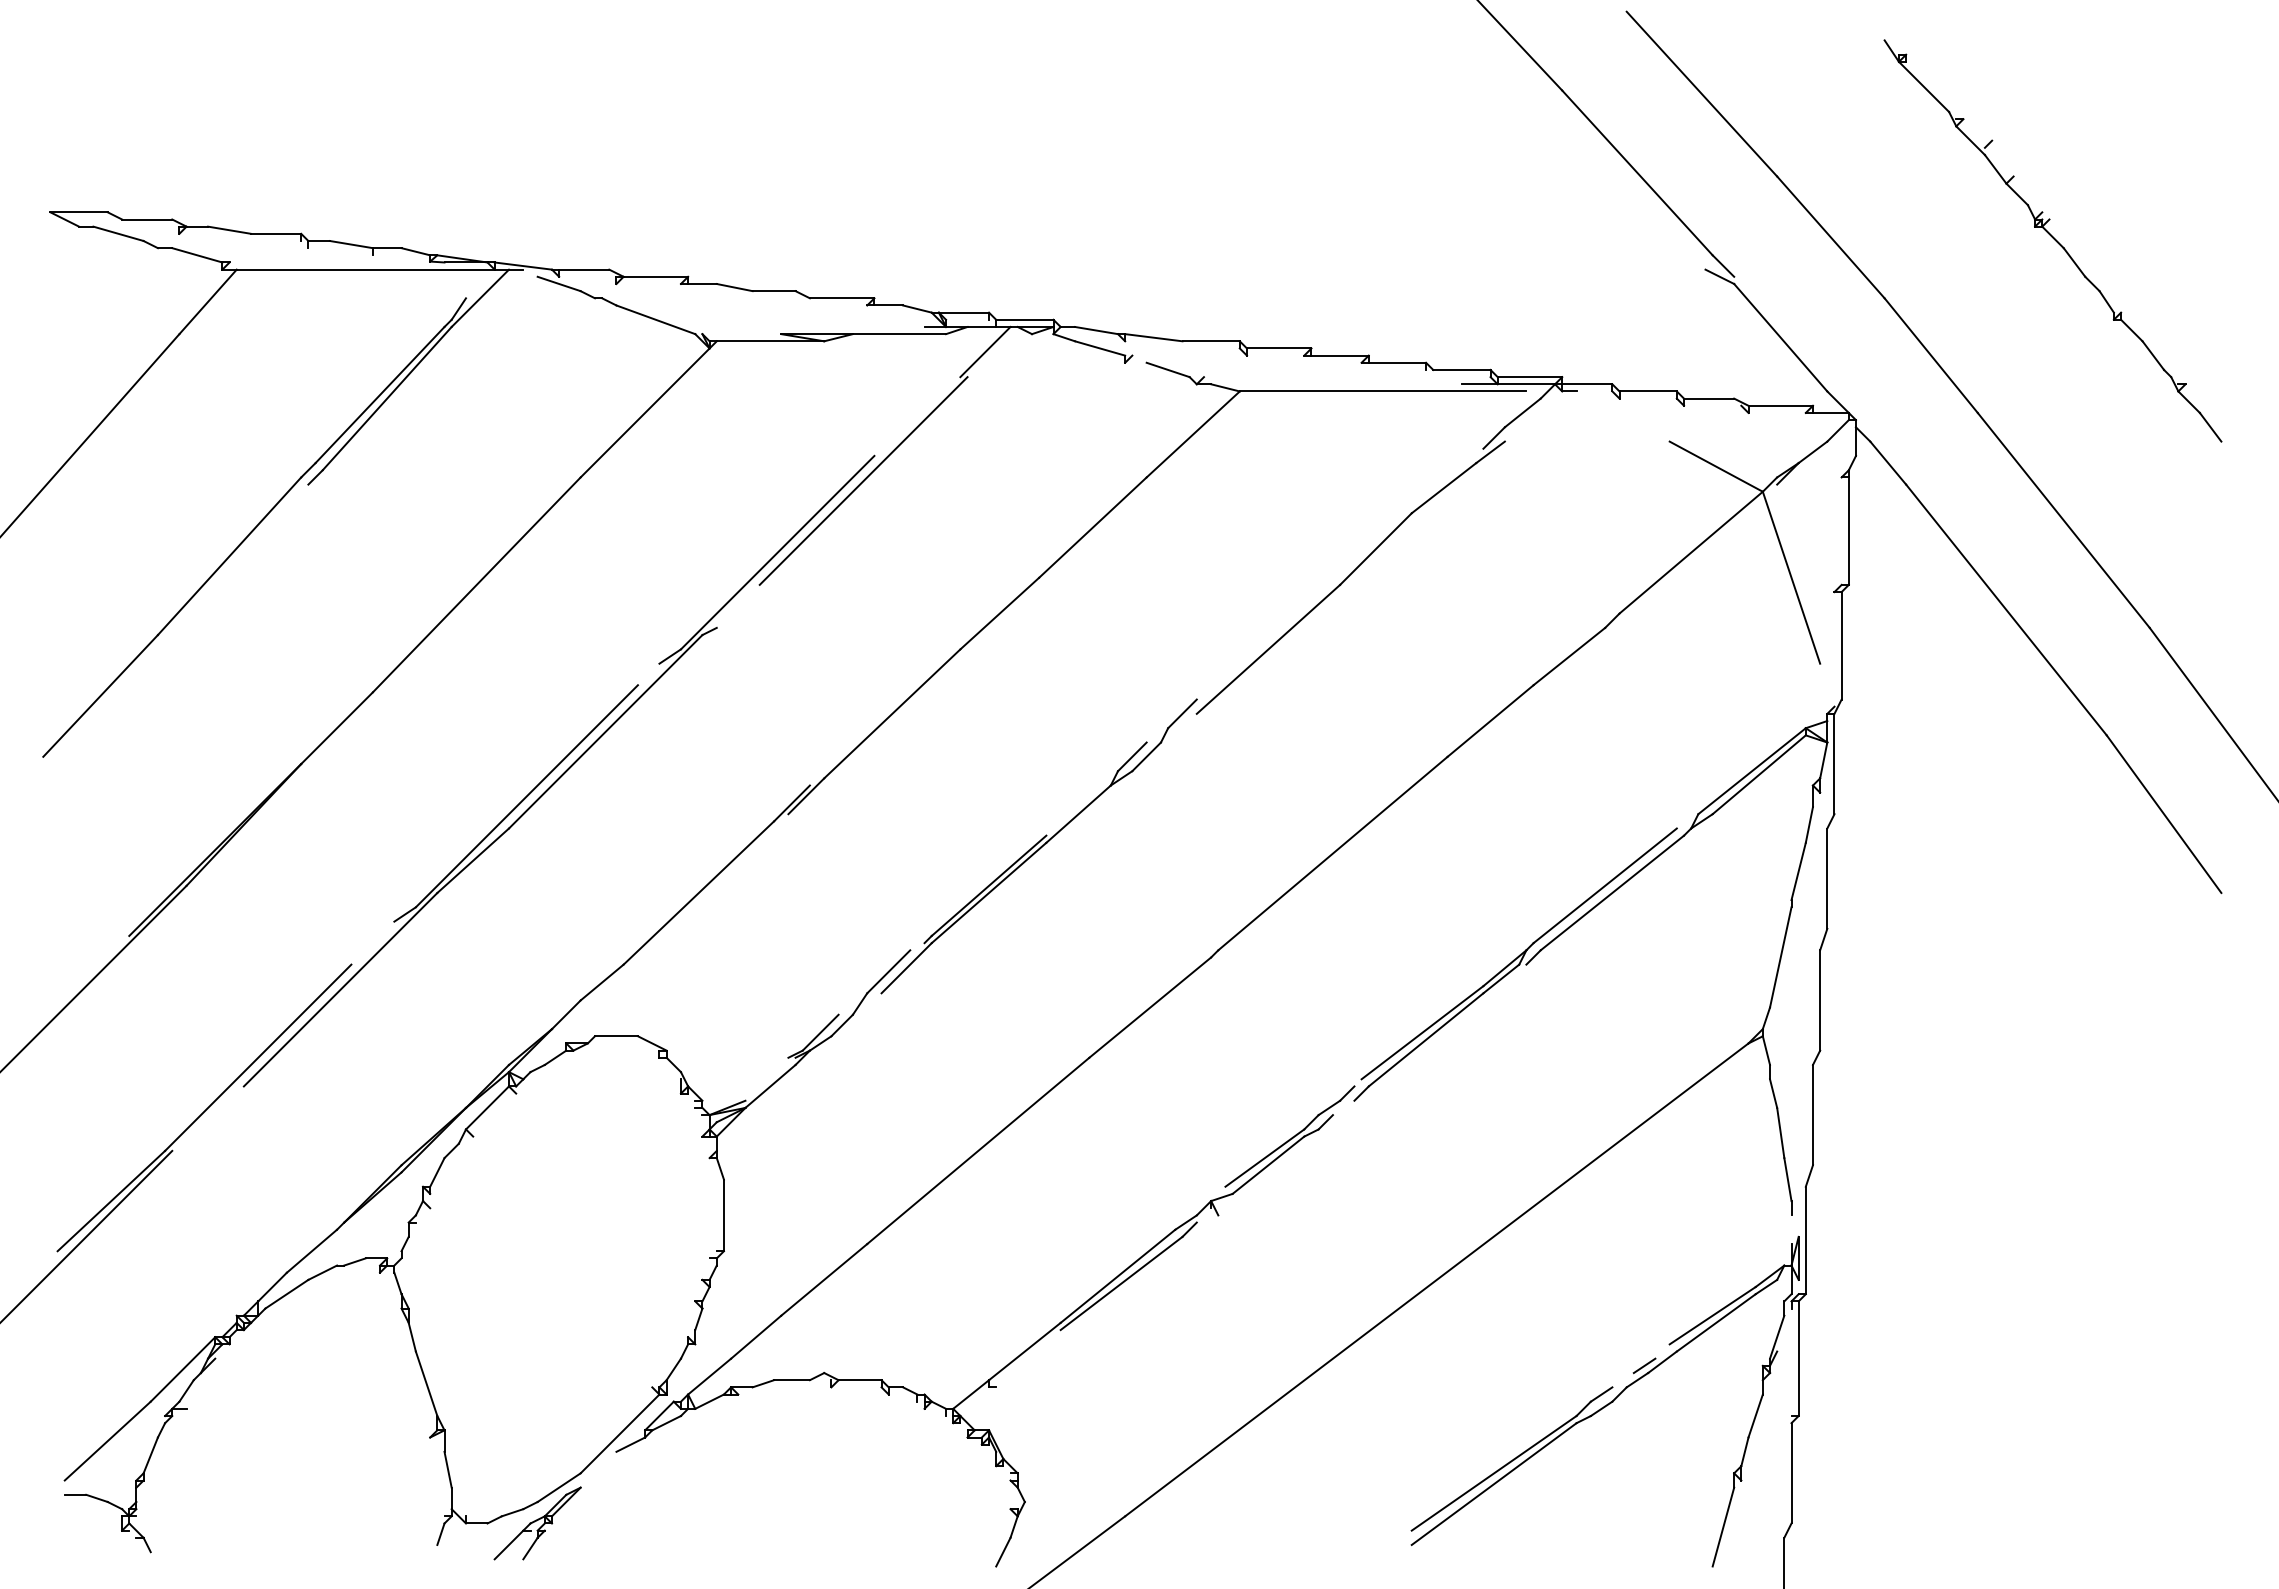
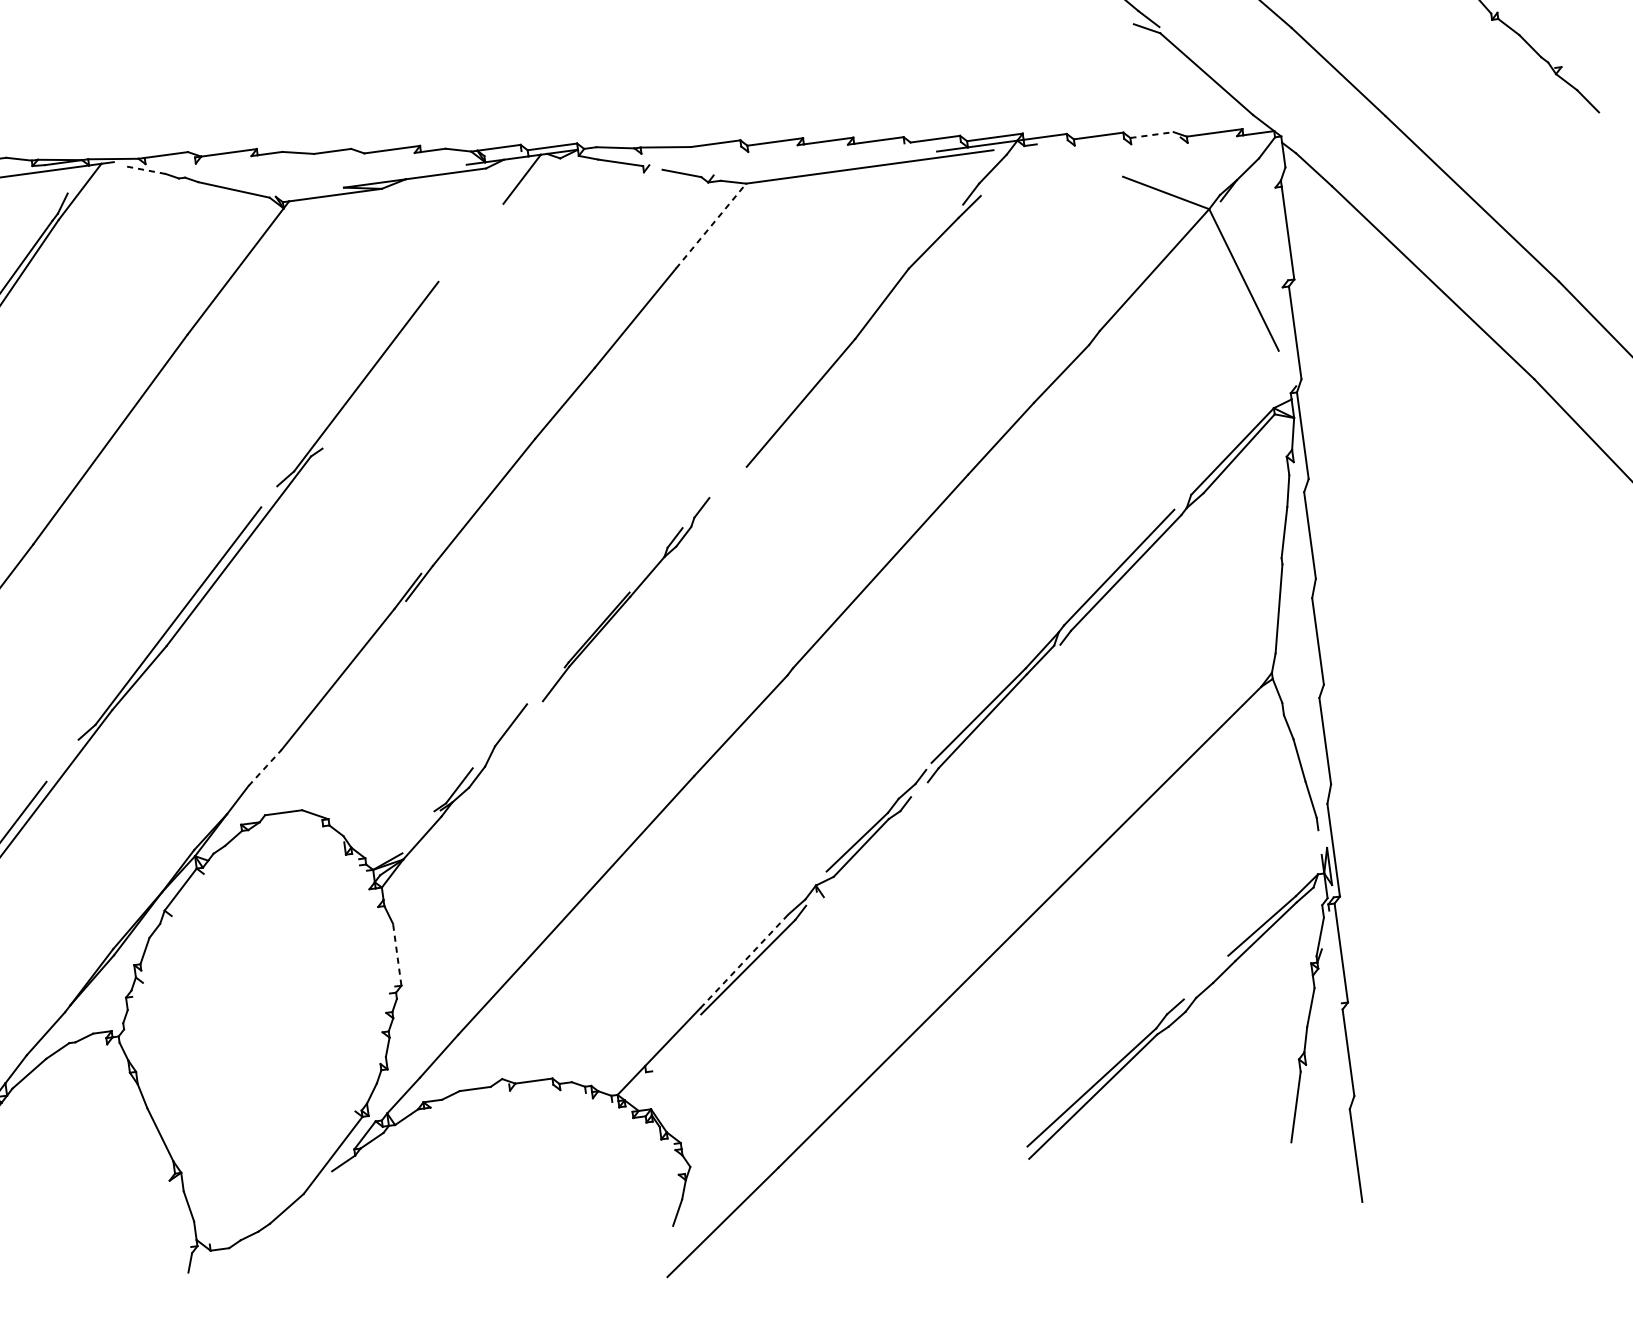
line: (559, 283) -> (146, 169), solid -> dashed
line: (1709, 398) -> (1152, 134), solid -> dashed
line: (1193, 434) -> (711, 226), solid -> dashed
line: (863, 480) -> (431, 304), removed
part: (1038, 846) -> (625, 599), size x0.7
line: (602, 982) -> (265, 767), solid -> dashed
line: (723, 1215) -> (396, 954), solid -> dashed
line: (1118, 1276) -> (744, 961), solid -> dashed
line: (1644, 1365) -> (1209, 976), removed
part: (537, 1523) -> (272, 1242), removed

